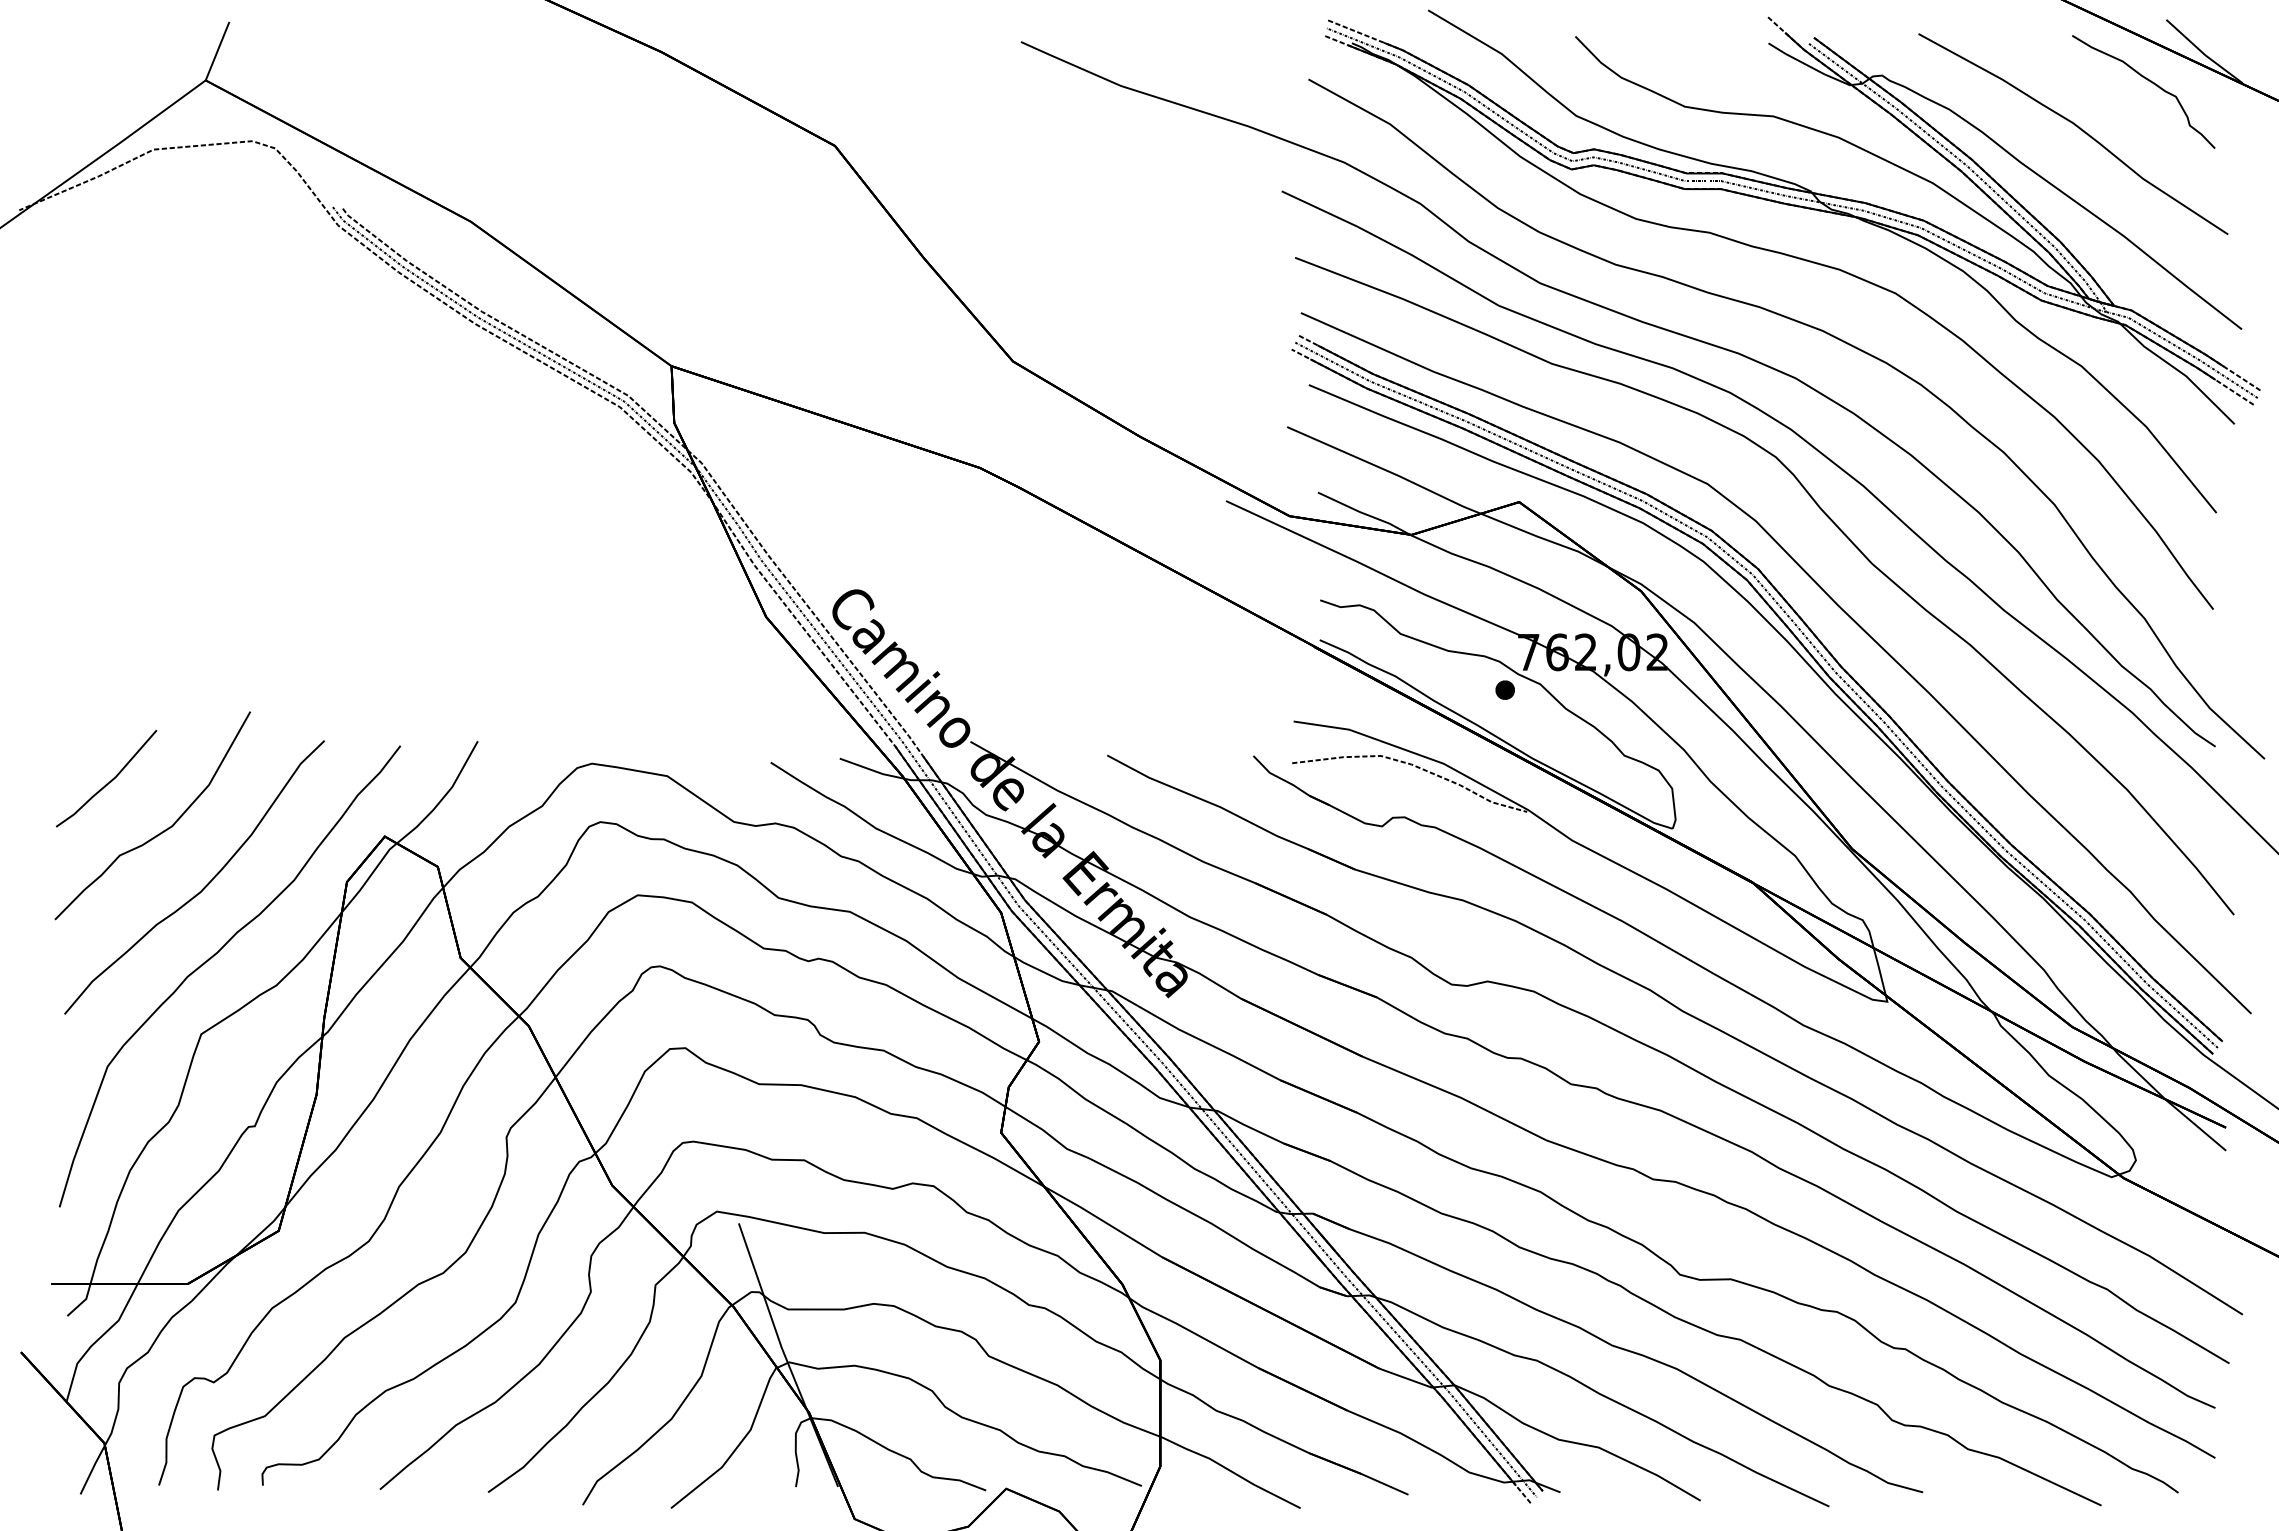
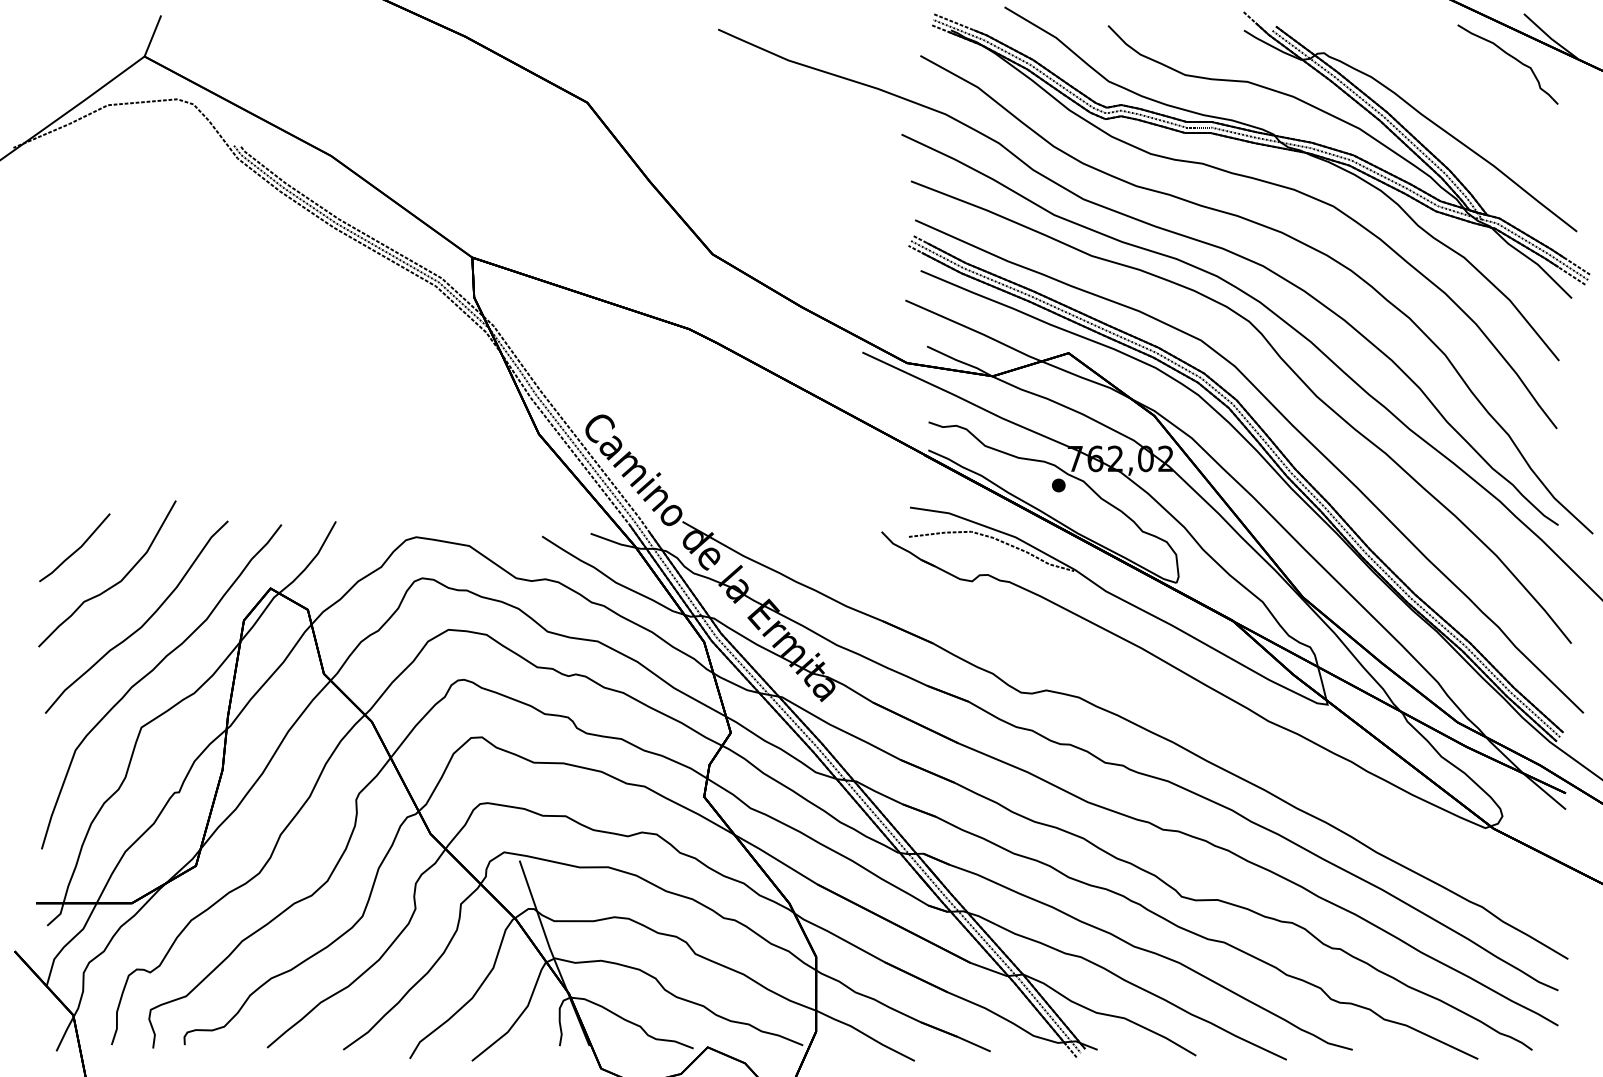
curve: (2078, 128) -> (1462, 90), removed
part: (1684, 1013) -> (1184, 712), removed

